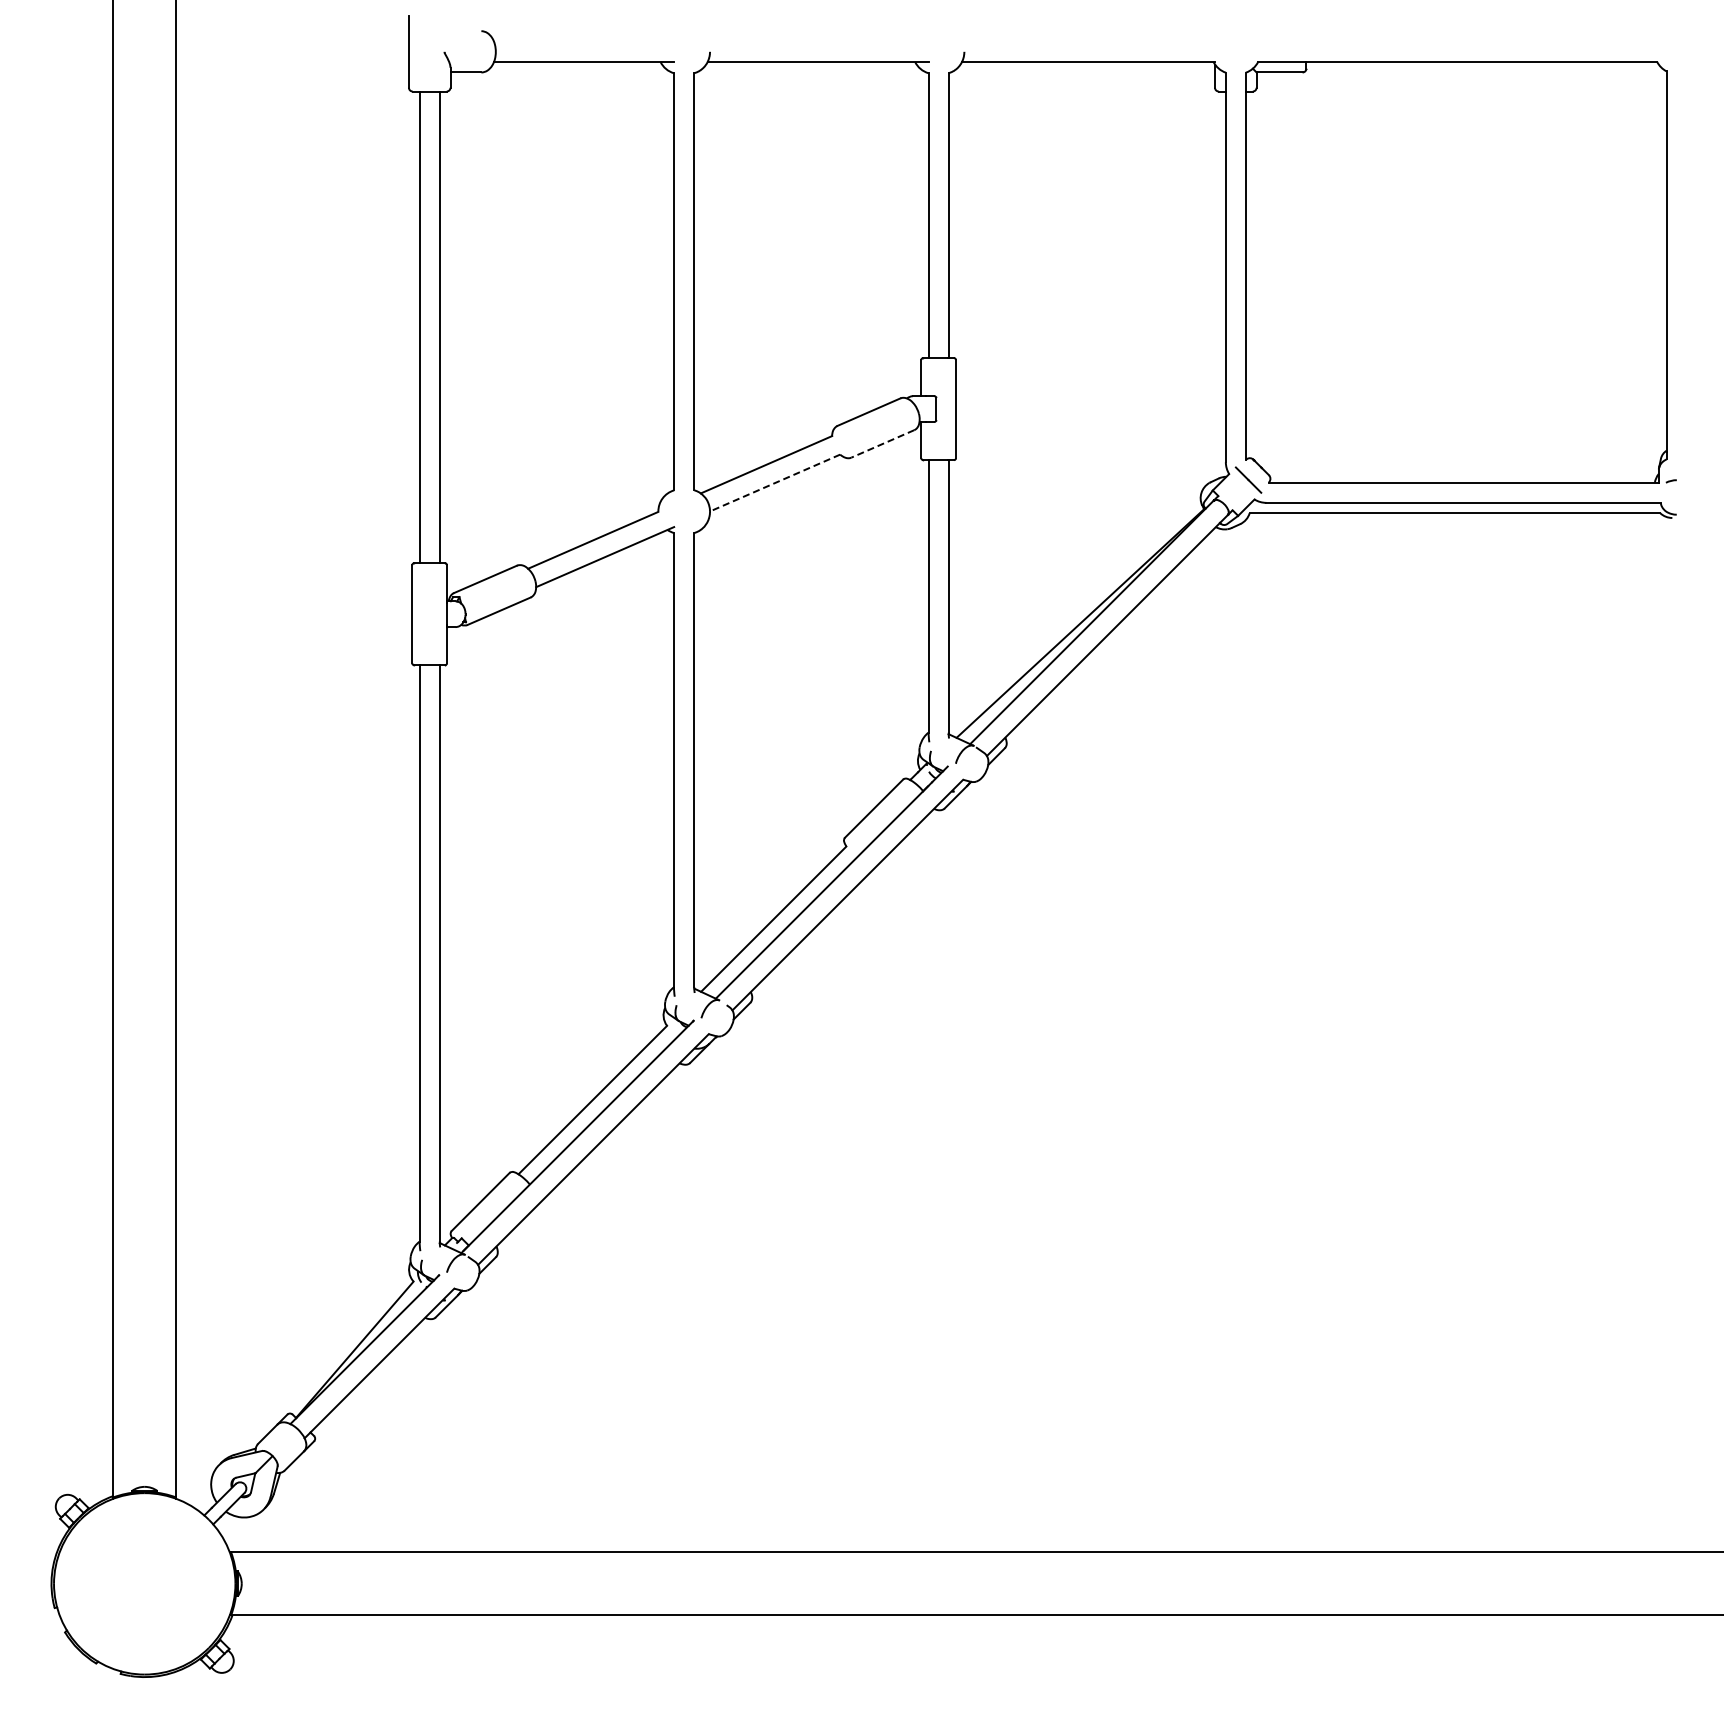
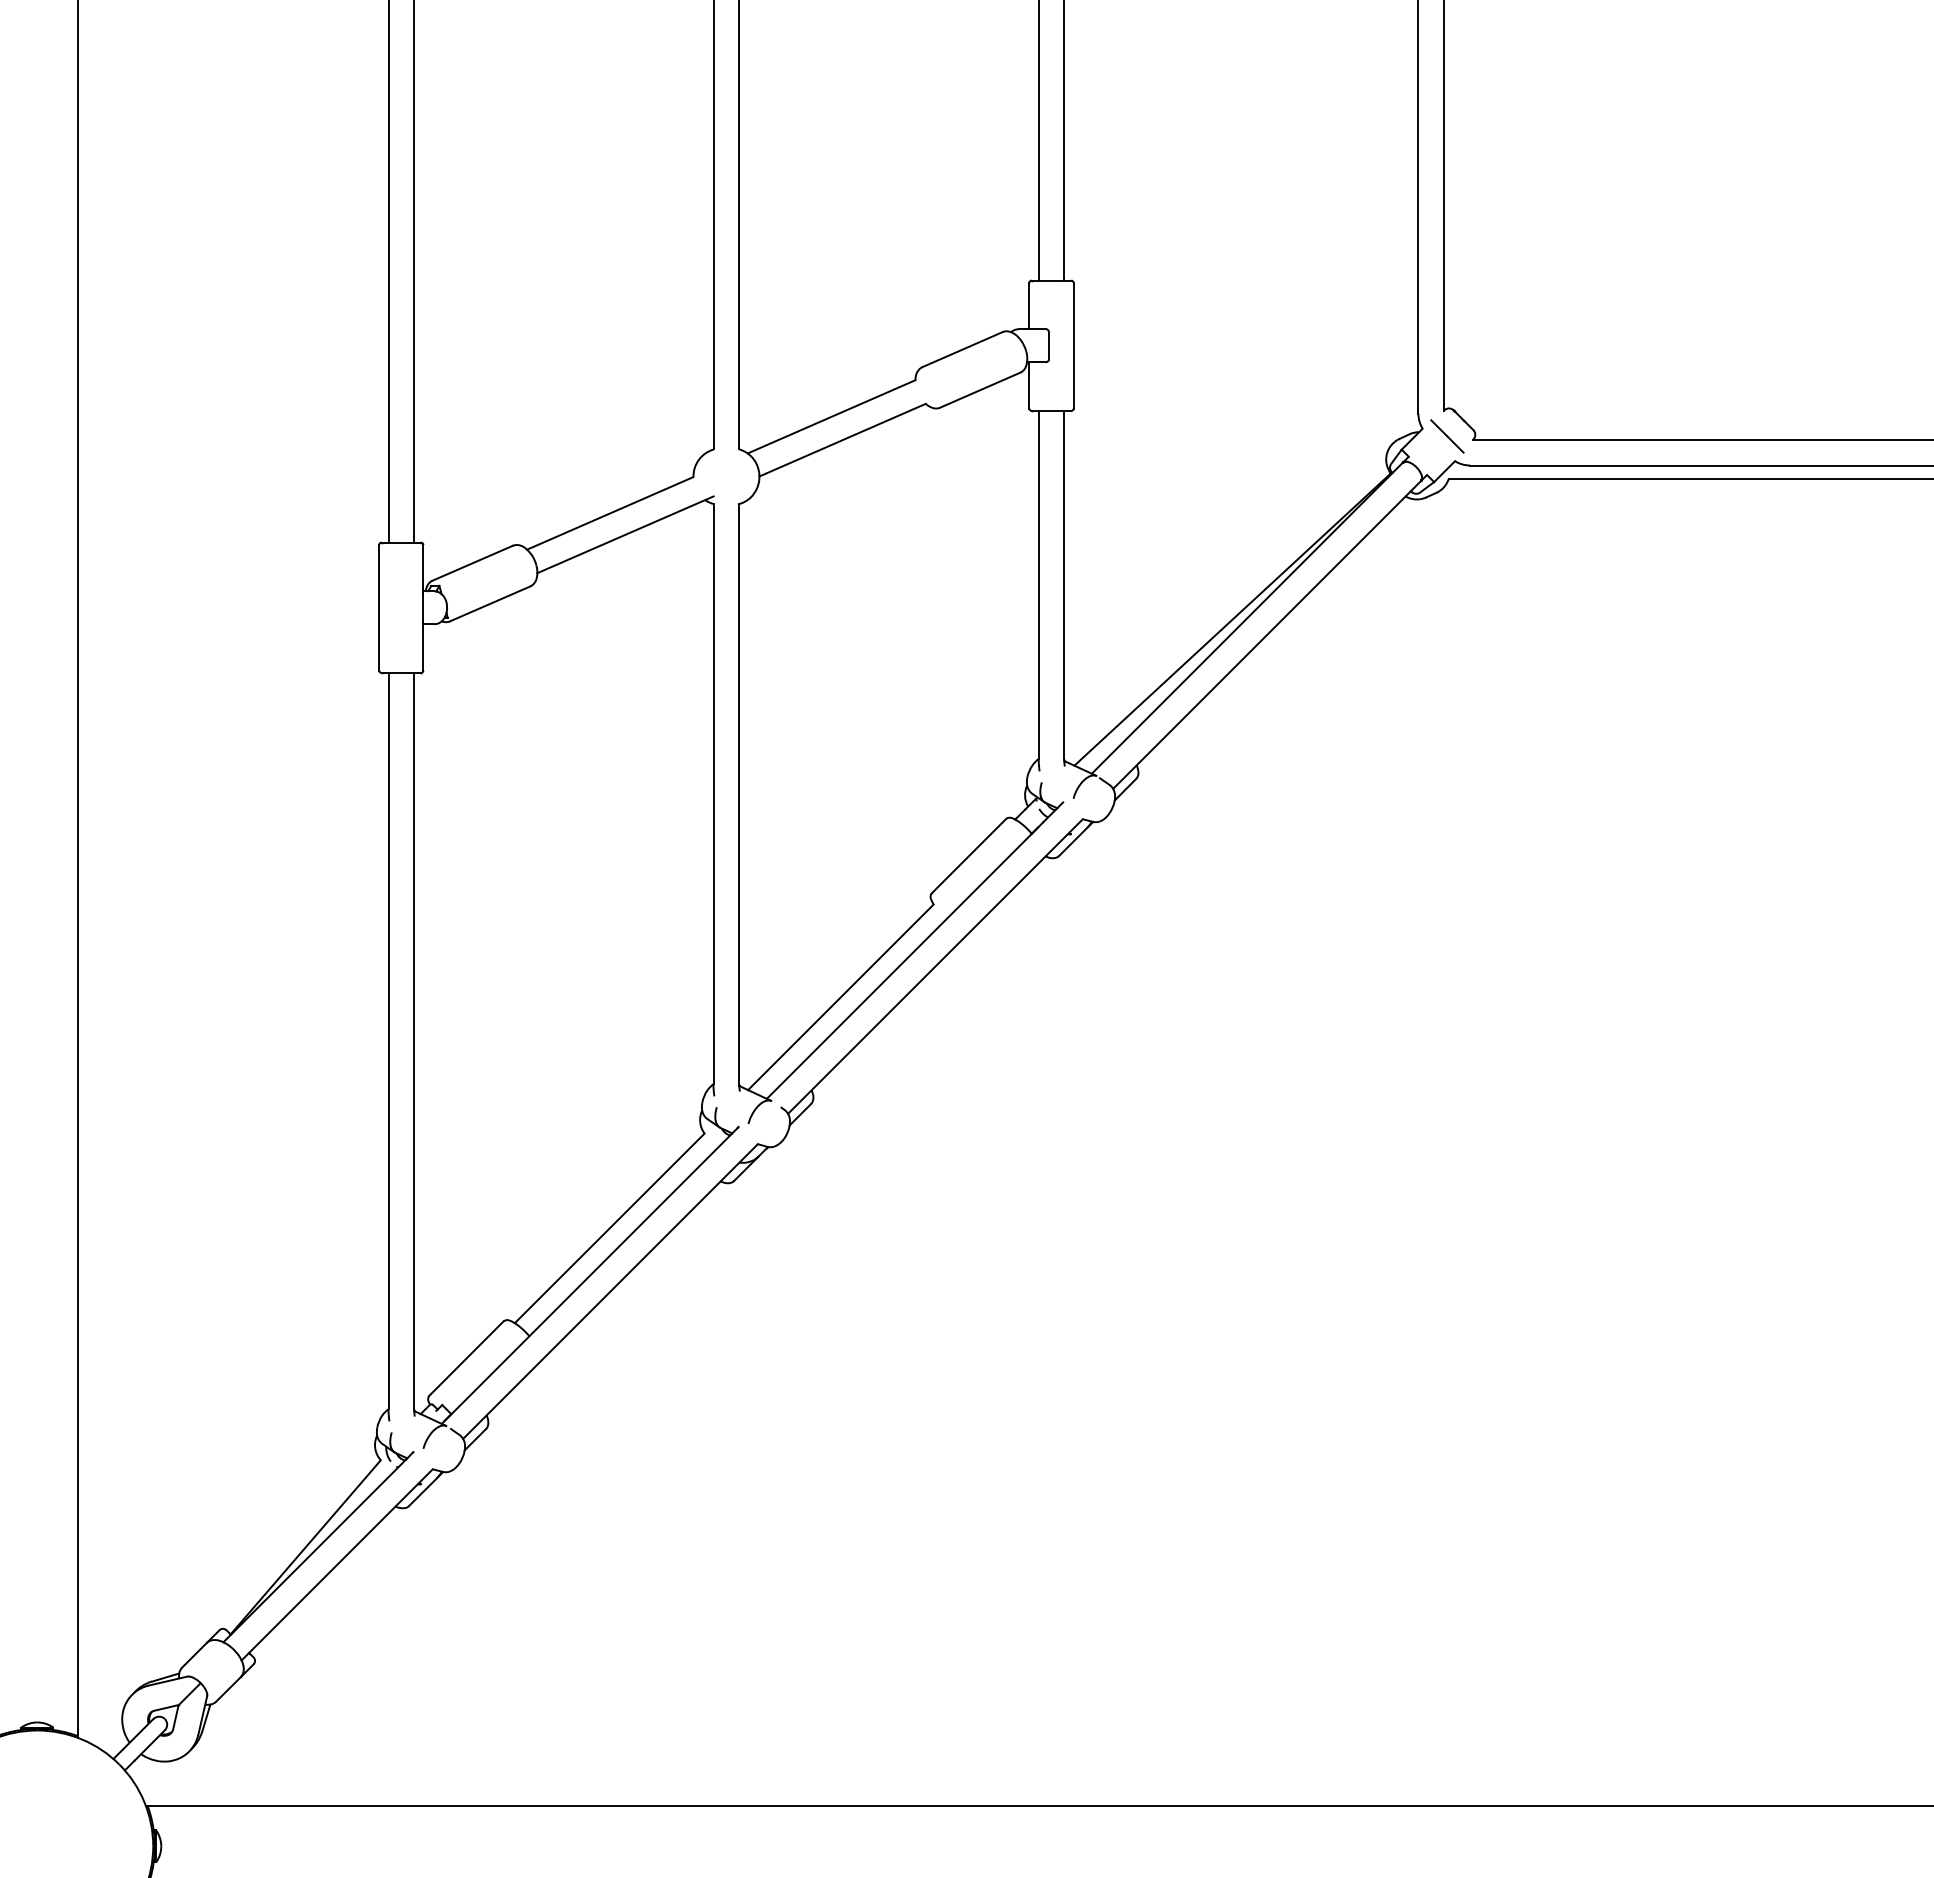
line: (882, 444) -> (979, 390), dashed -> solid
line: (774, 483) -> (841, 440), dashed -> solid

